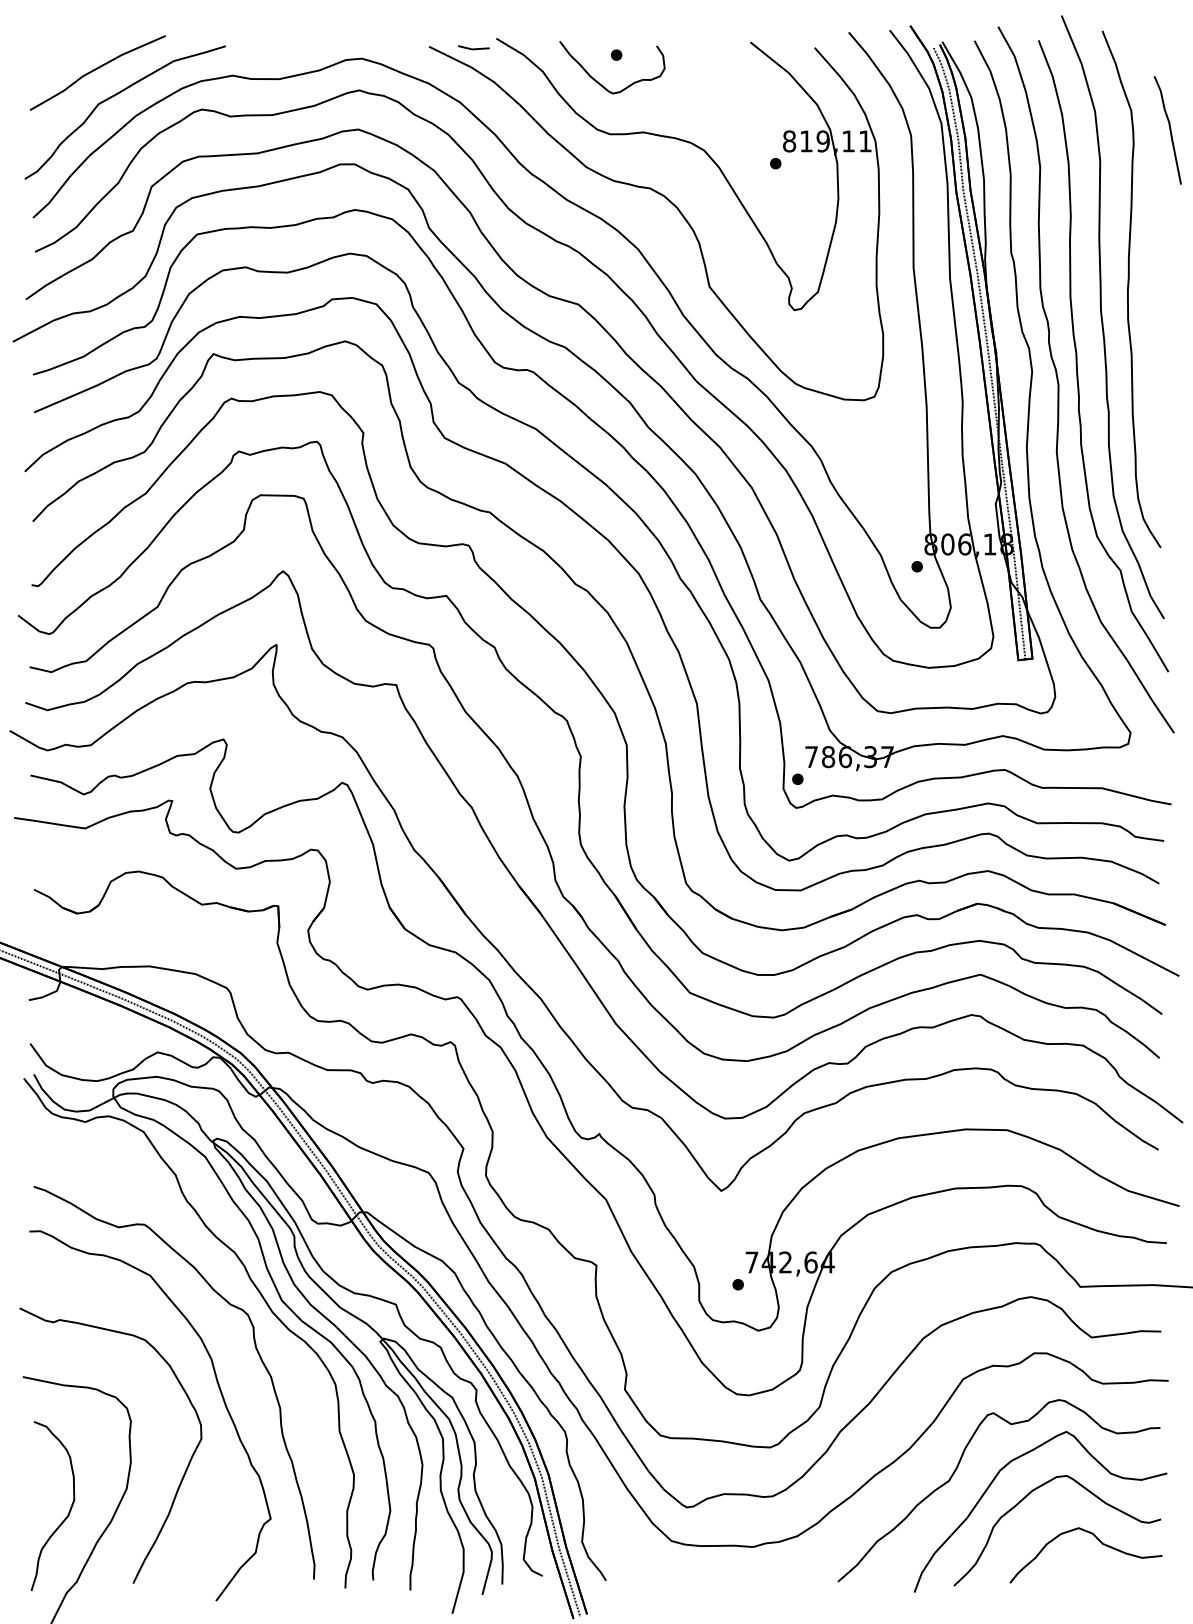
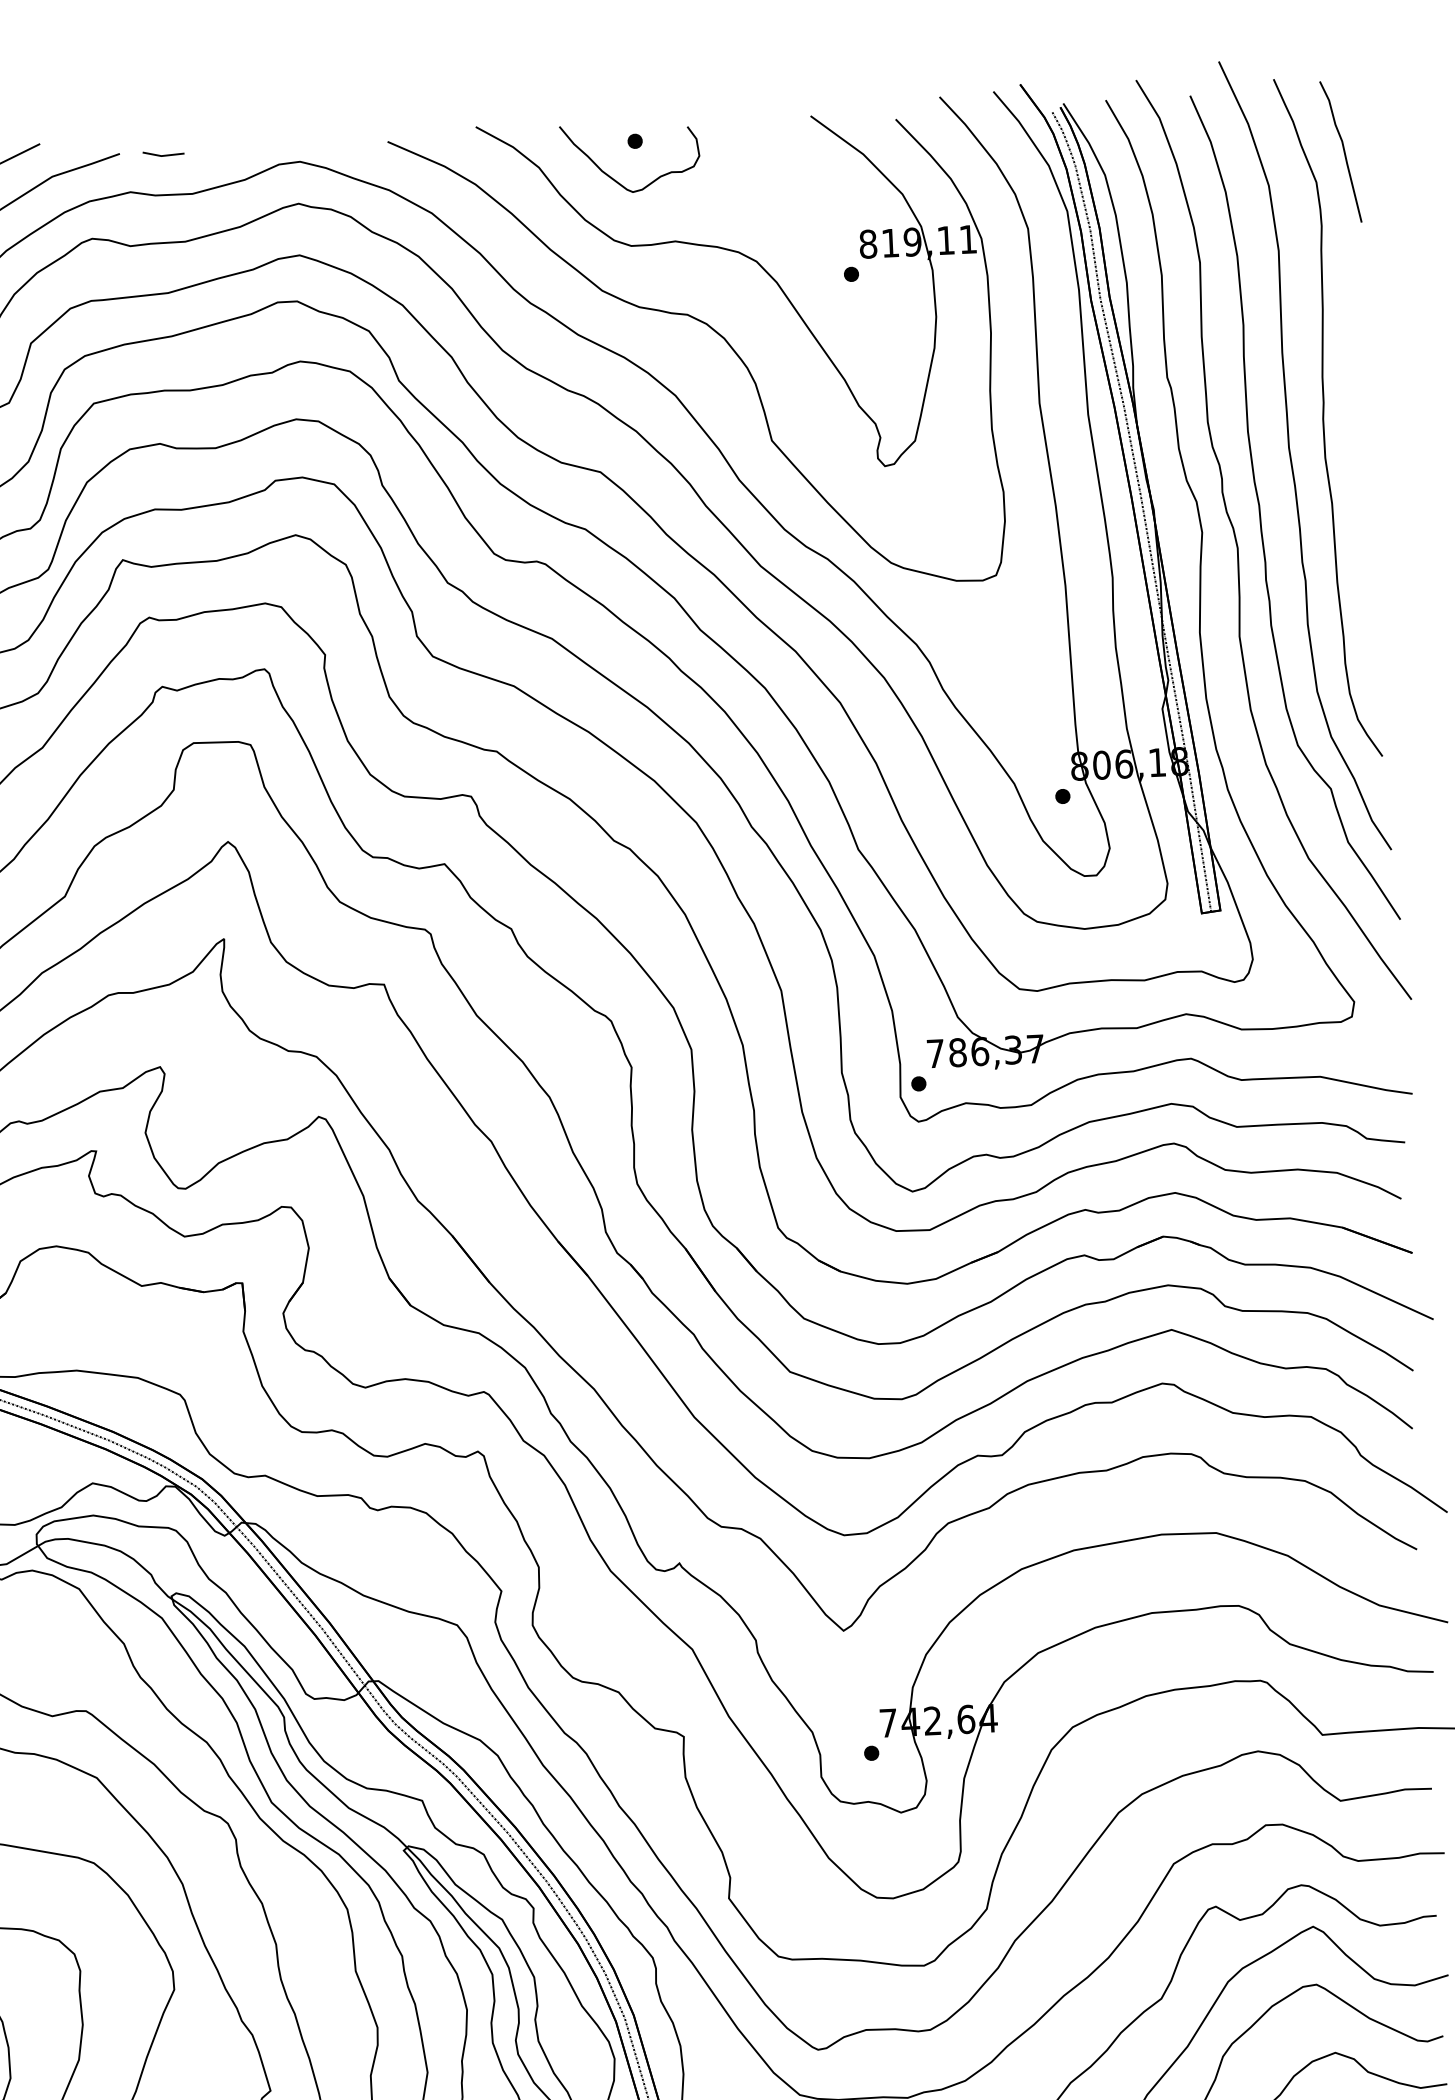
line: (473, 48) -> (163, 154), moved
curve: (1169, 130) -> (1343, 151), moved

